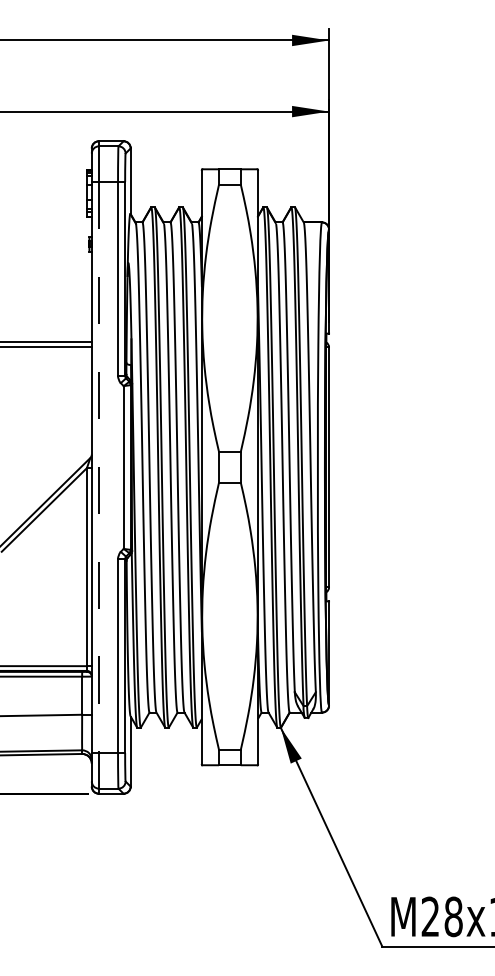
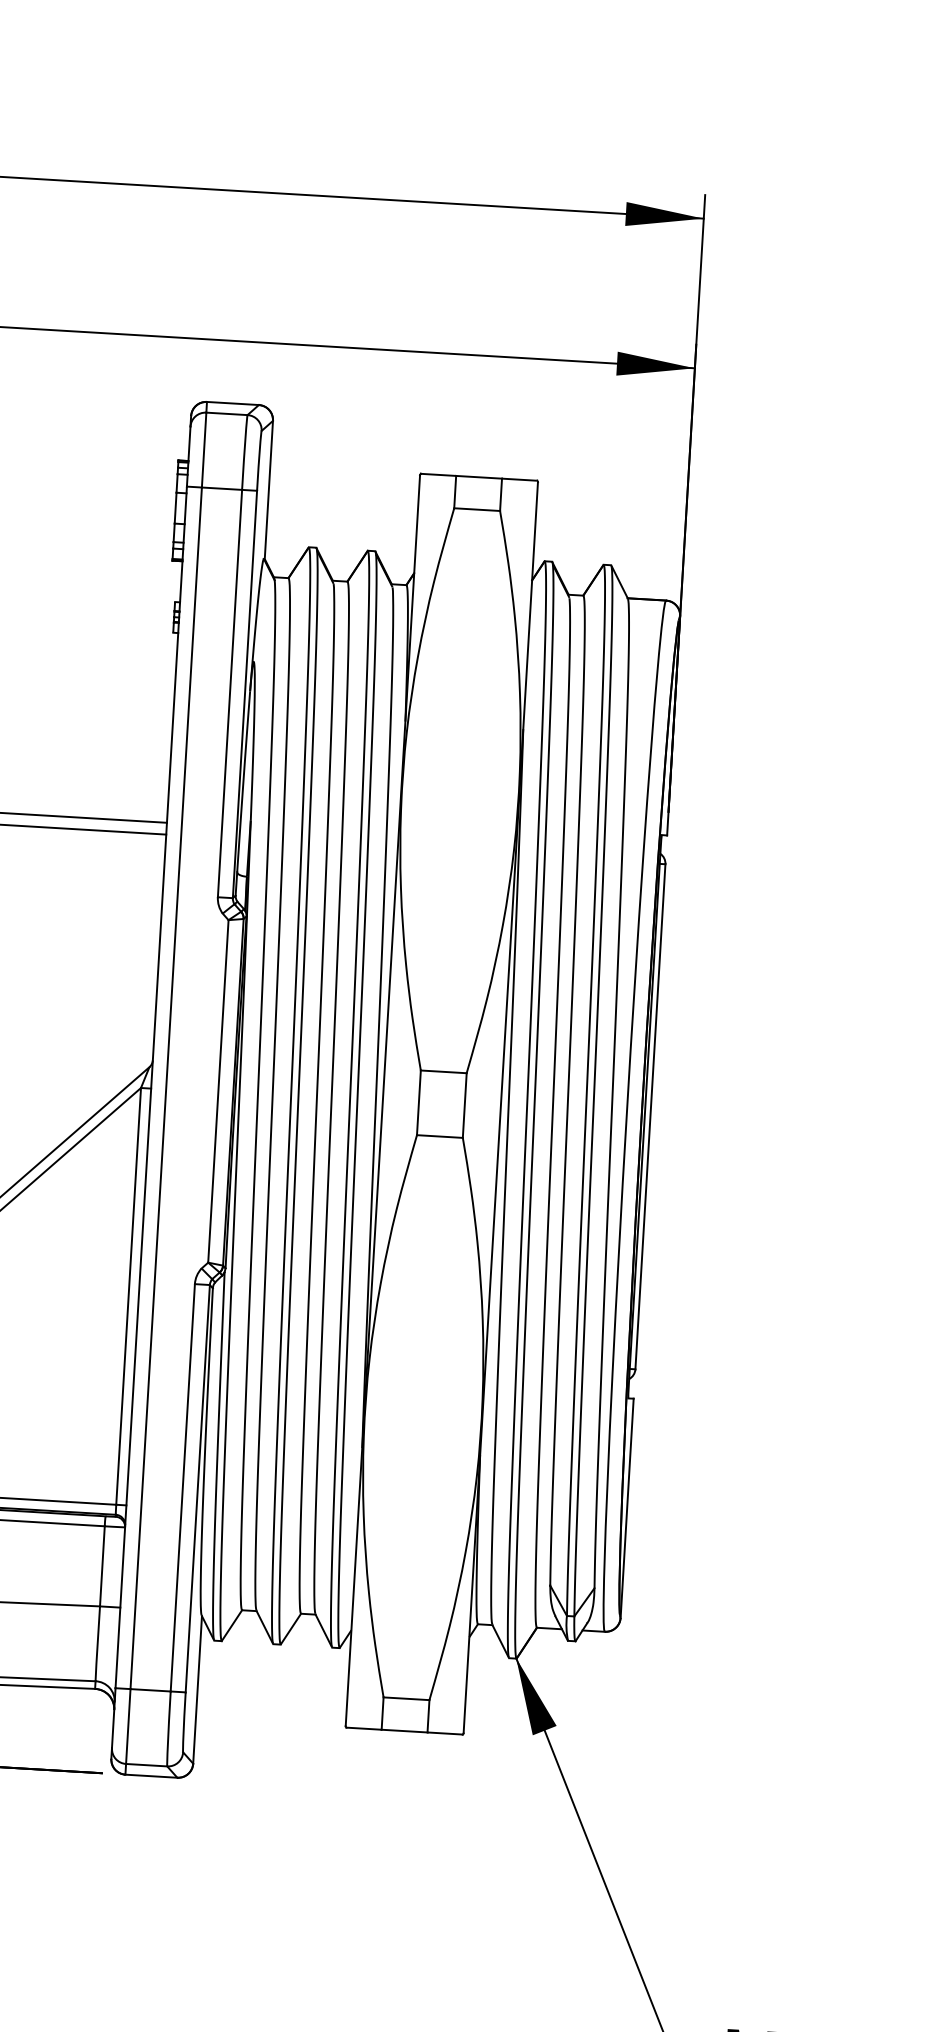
line: (98, 467) -> (165, 1088), dashed -> solid

